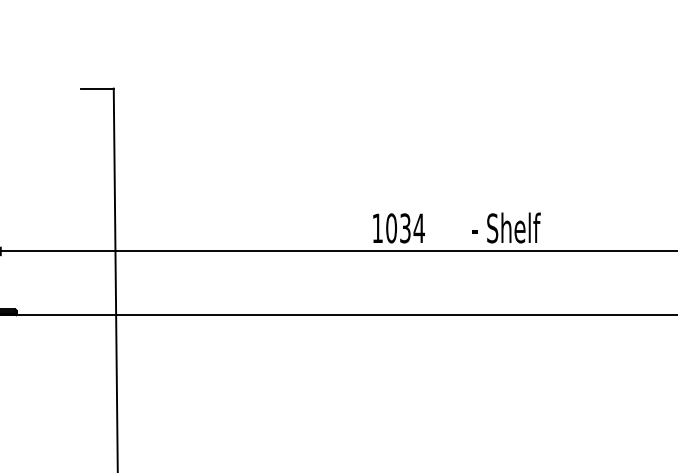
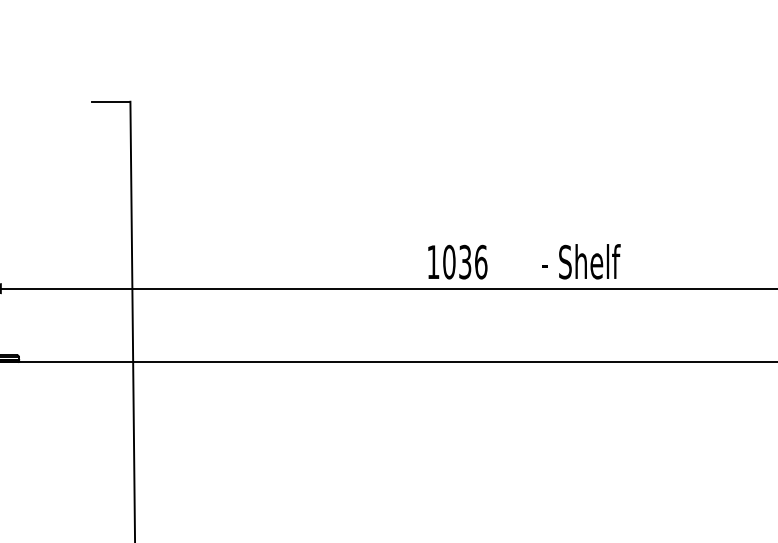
text: (418, 228) -> (480, 262), 1034 -> 1036

